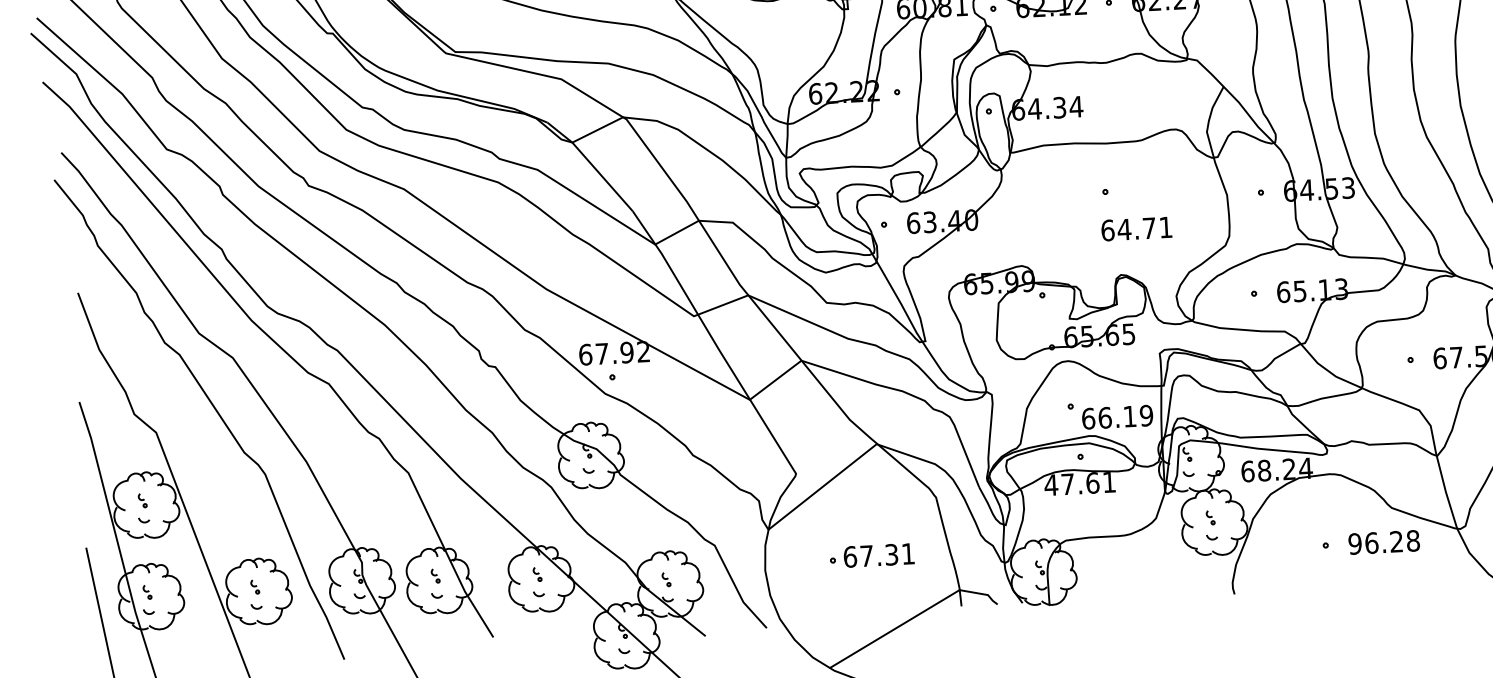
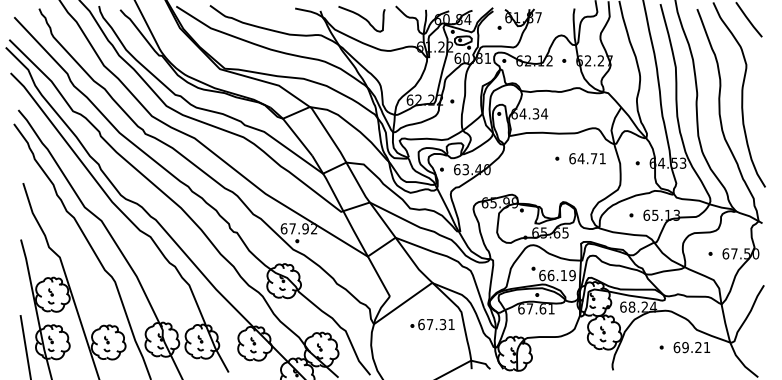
text: (1136, 228) -> (587, 158), moved
text: (1049, 484) -> (520, 308), 47.61 -> 67.61
text: (1383, 542) -> (691, 347), 96.28 -> 69.21
part: (871, 555) -> (432, 324), moved

